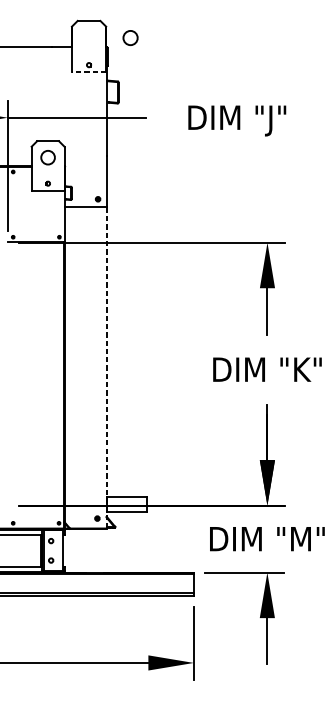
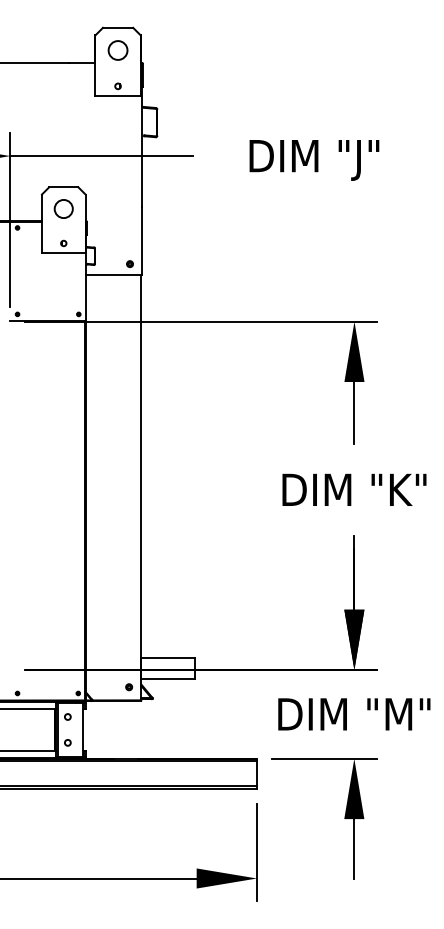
circle: (130, 38) -> (117, 50), moved
line: (89, 72) -> (118, 95), dashed -> solid
line: (106, 367) -> (141, 487), dashed -> solid

